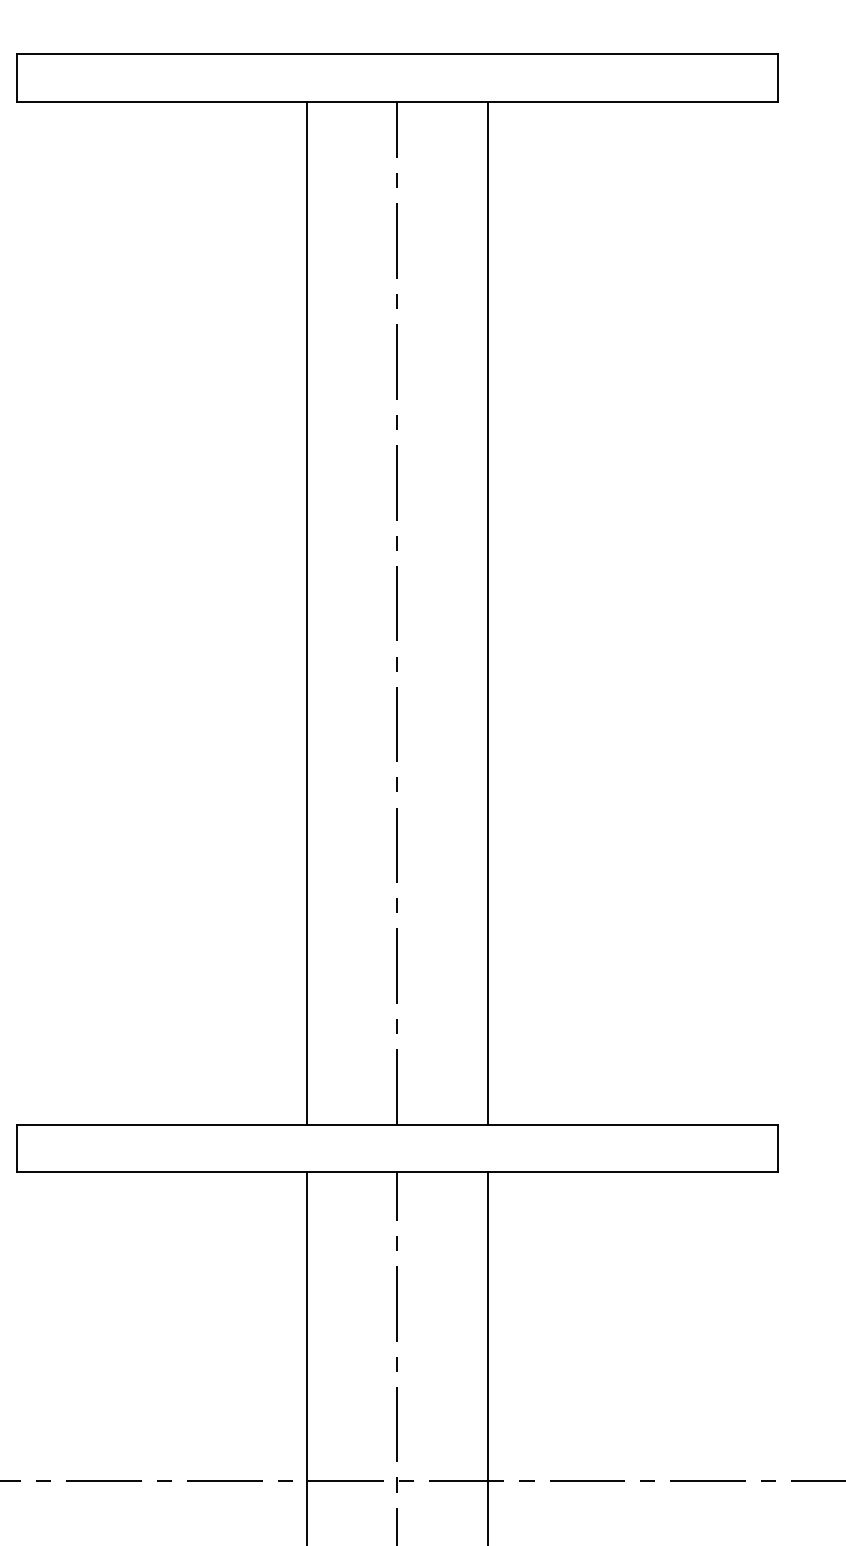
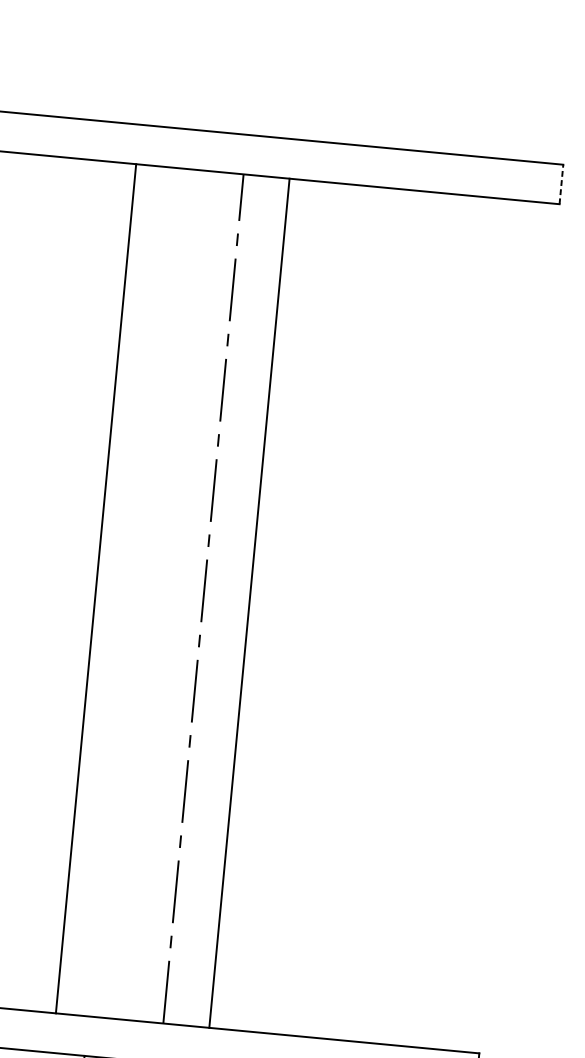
line: (777, 78) -> (561, 184), solid -> dashed
line: (307, 613) -> (96, 588), moved
line: (487, 613) -> (249, 603), moved

